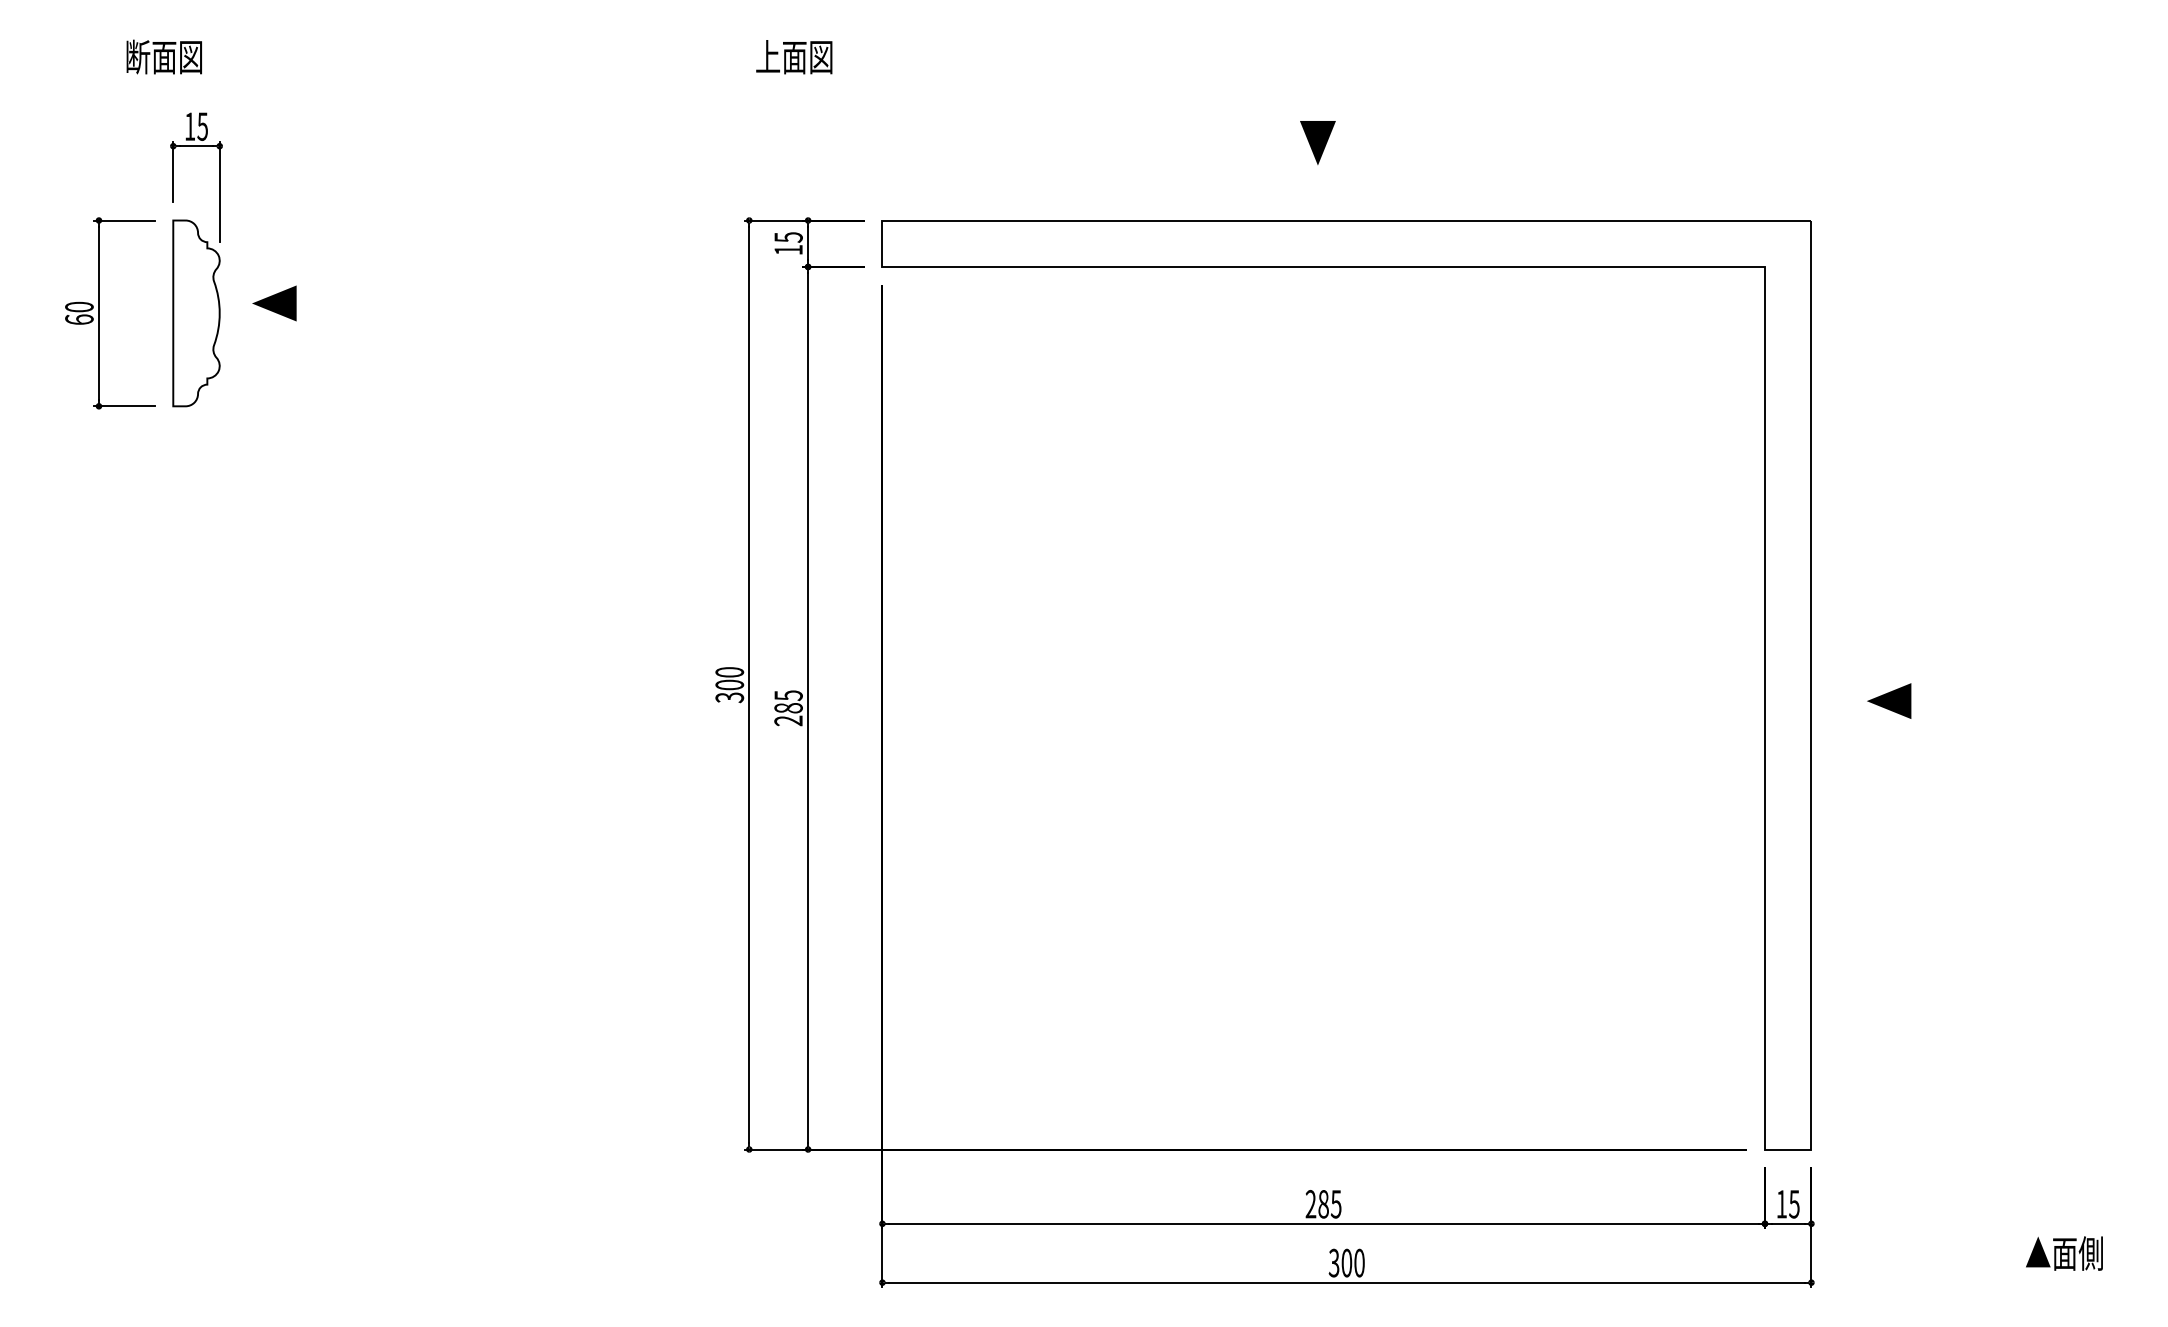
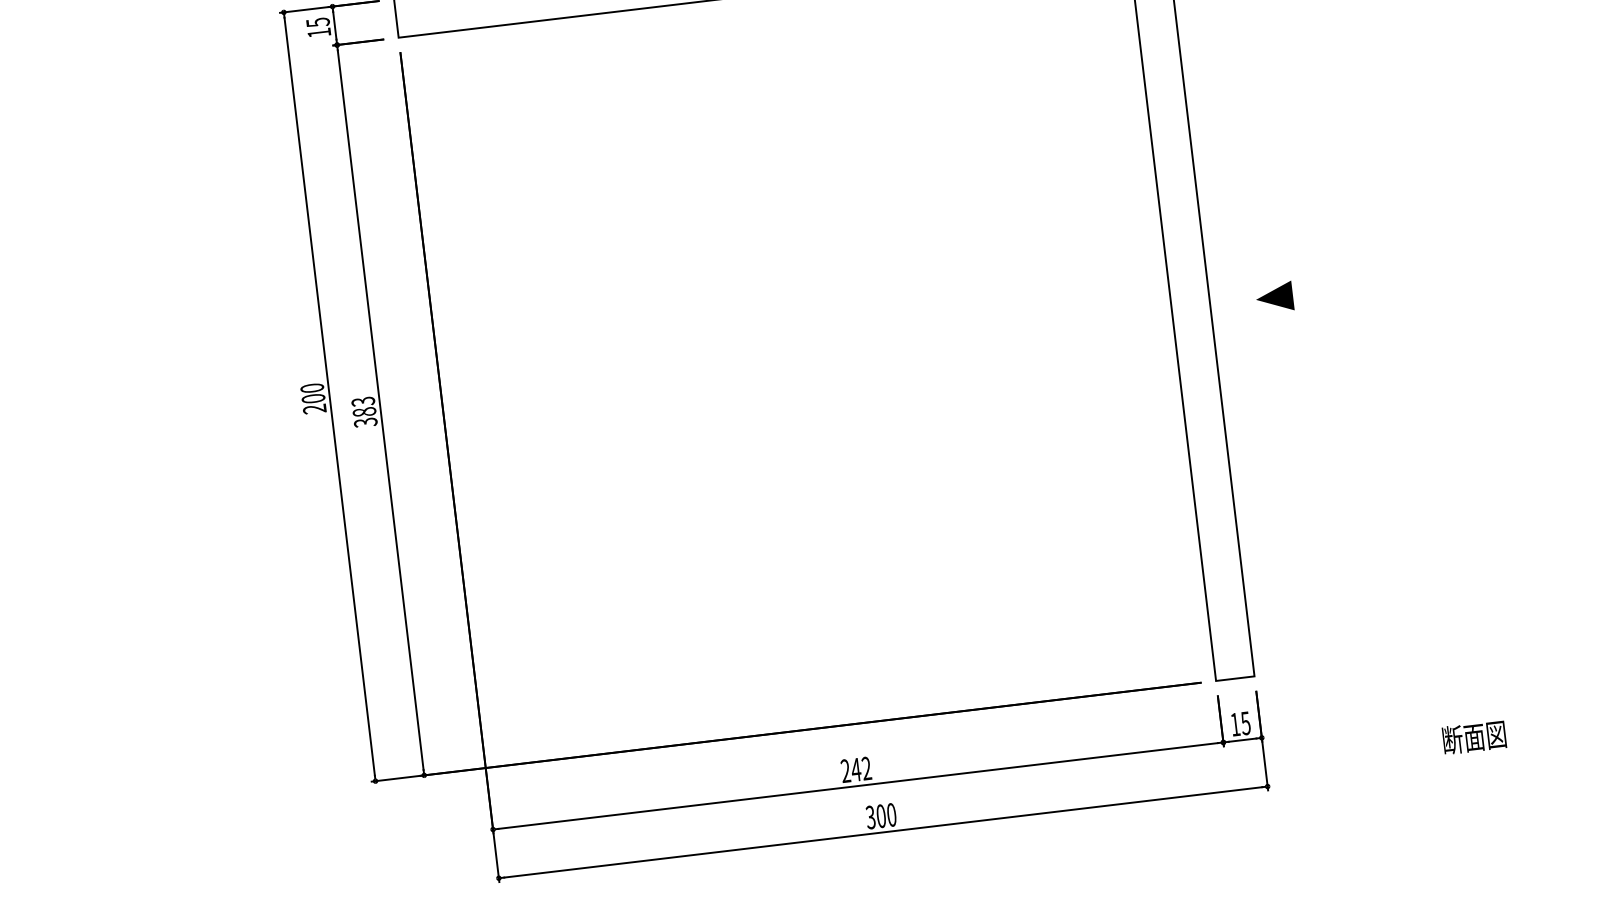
text: (730, 697) -> (315, 408), 300 -> 200
text: (788, 708) -> (364, 412), 285 -> 383
text: (1329, 1204) -> (861, 769), 285 -> 242
text: (2064, 1253) -> (1474, 737), ▲面側 -> 断面図

